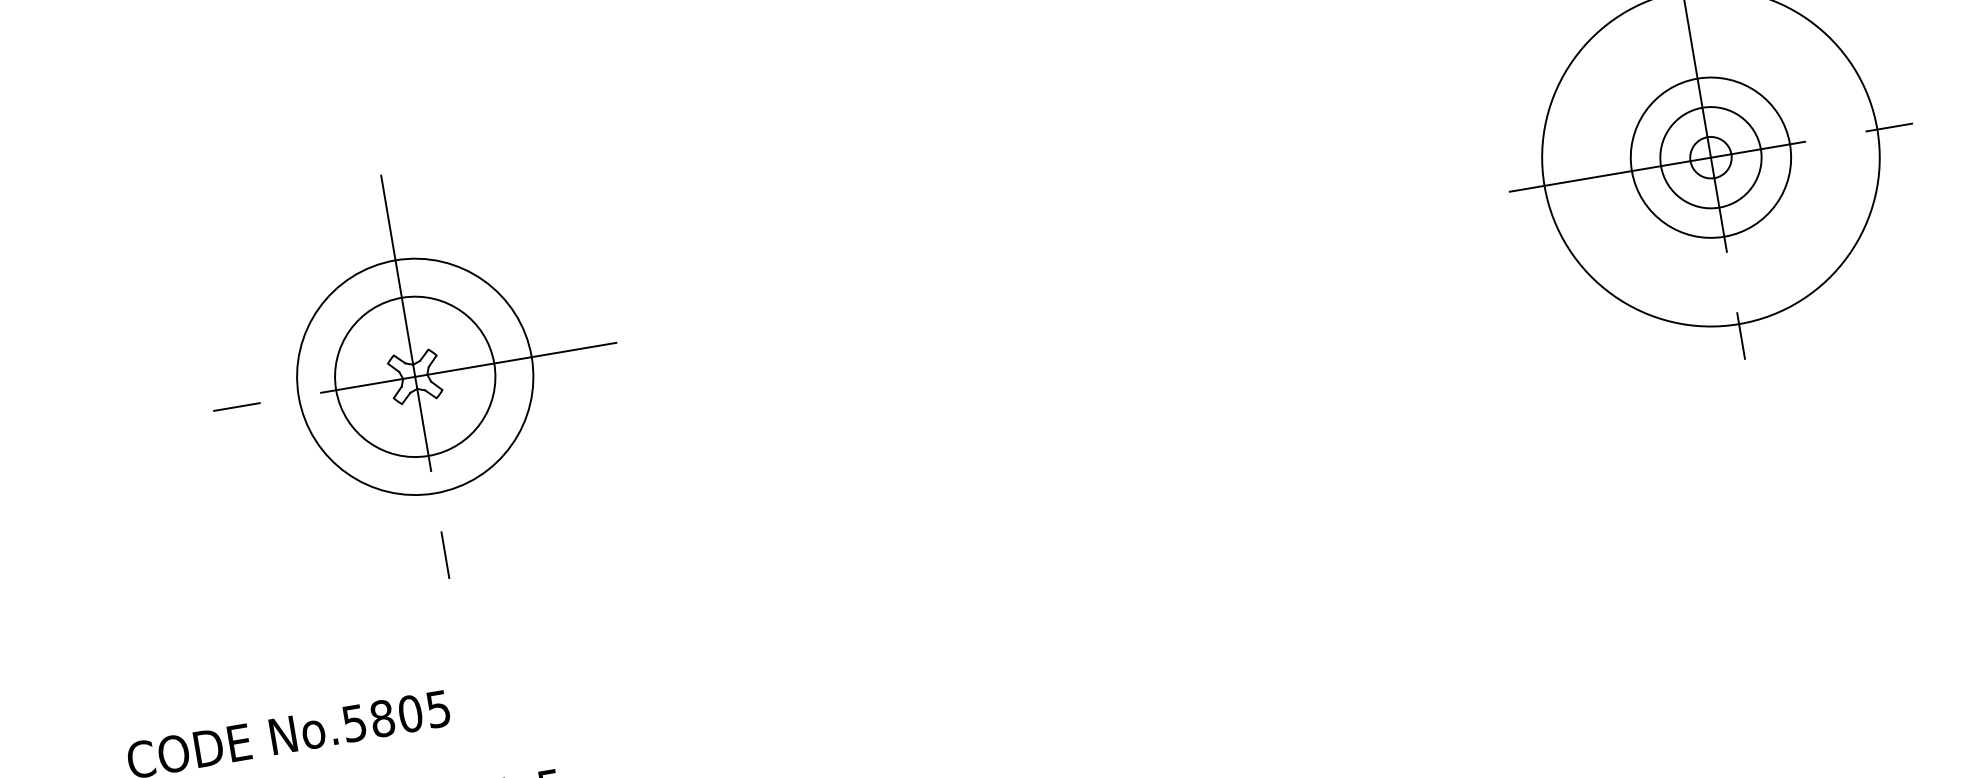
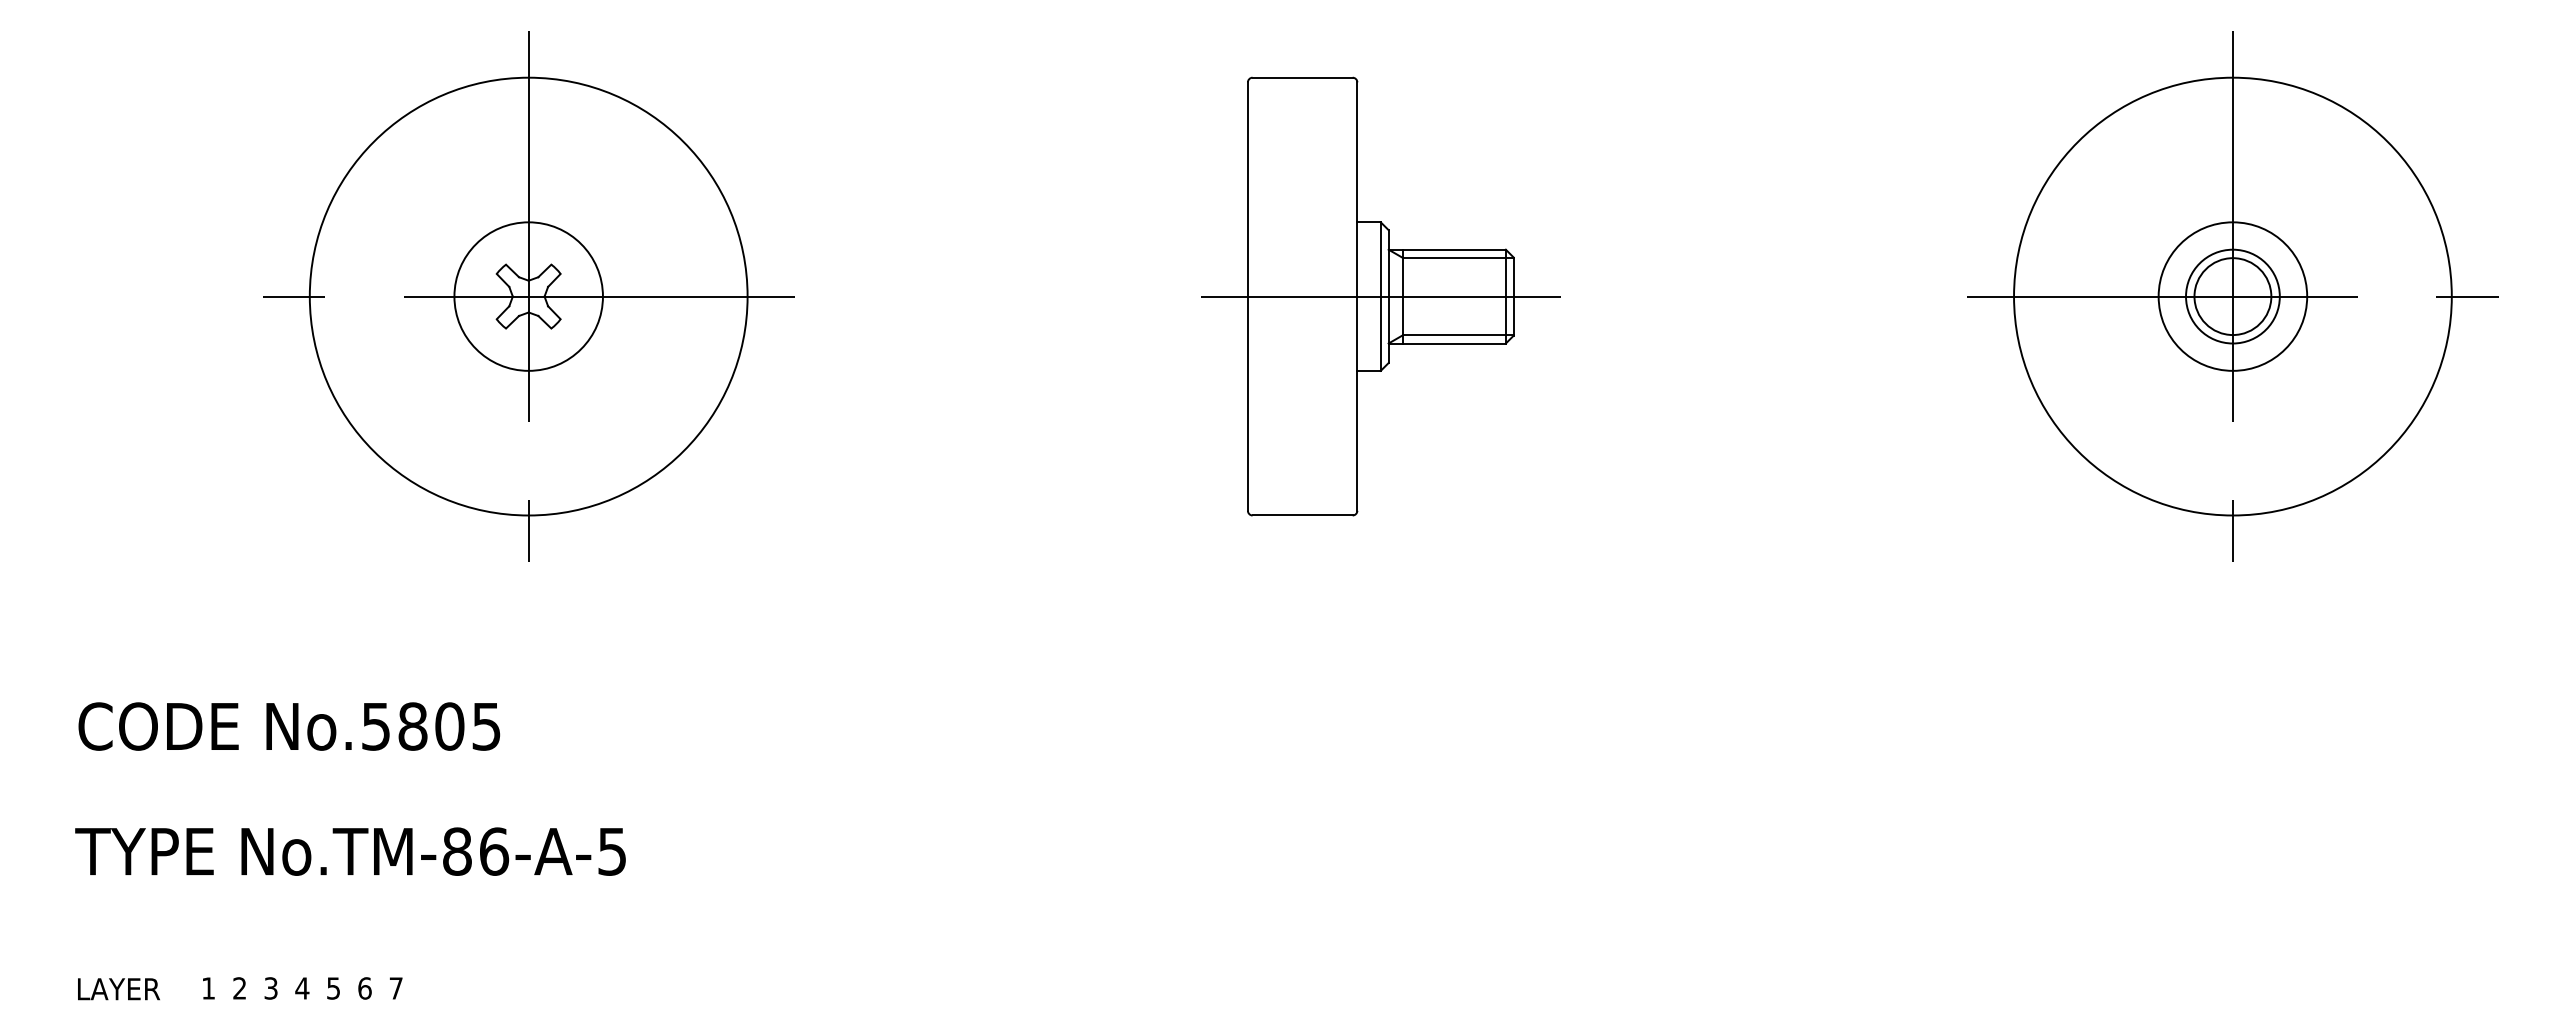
circle: (1710, 157) -> (2232, 296), size x0.71
circle: (1710, 157) -> (2232, 296), size x0.71
circle: (1710, 157) -> (2232, 296), size x1.43
part: (1062, 267) -> (1380, 296), added
circle: (415, 376) -> (528, 296), size x0.71
circle: (415, 376) -> (528, 296), size x1.43

